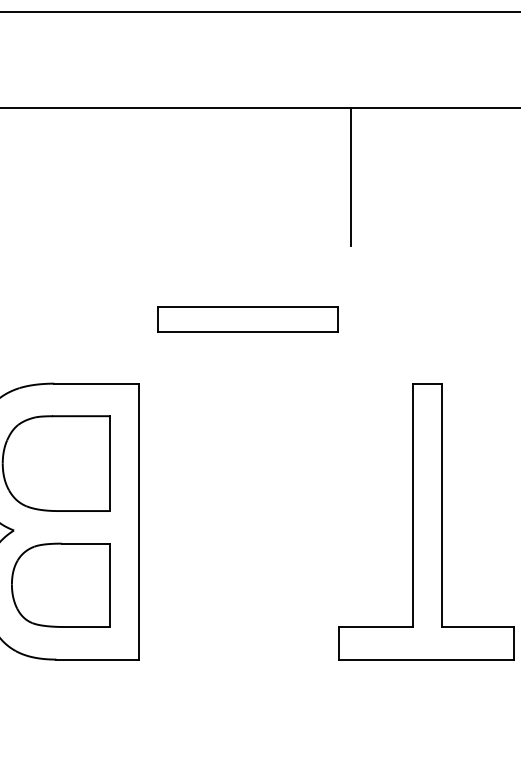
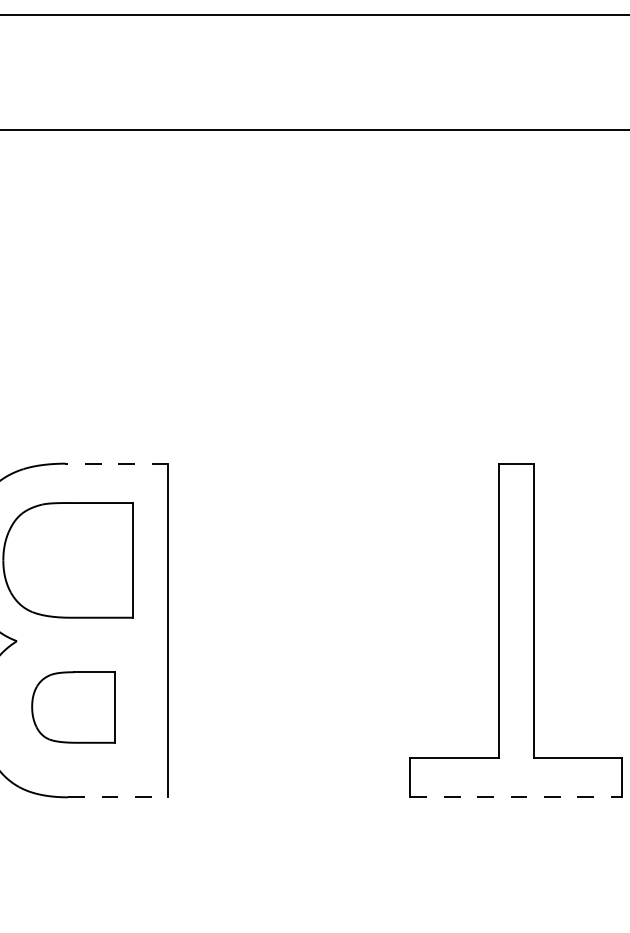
line: (351, 175) -> (424, 212), removed
part: (247, 319) -> (299, 385), removed
line: (96, 383) -> (116, 463), solid -> dashed
part: (60, 585) -> (73, 707), size x0.7
line: (97, 659) -> (118, 797), solid -> dashed
line: (427, 659) -> (516, 797), solid -> dashed

